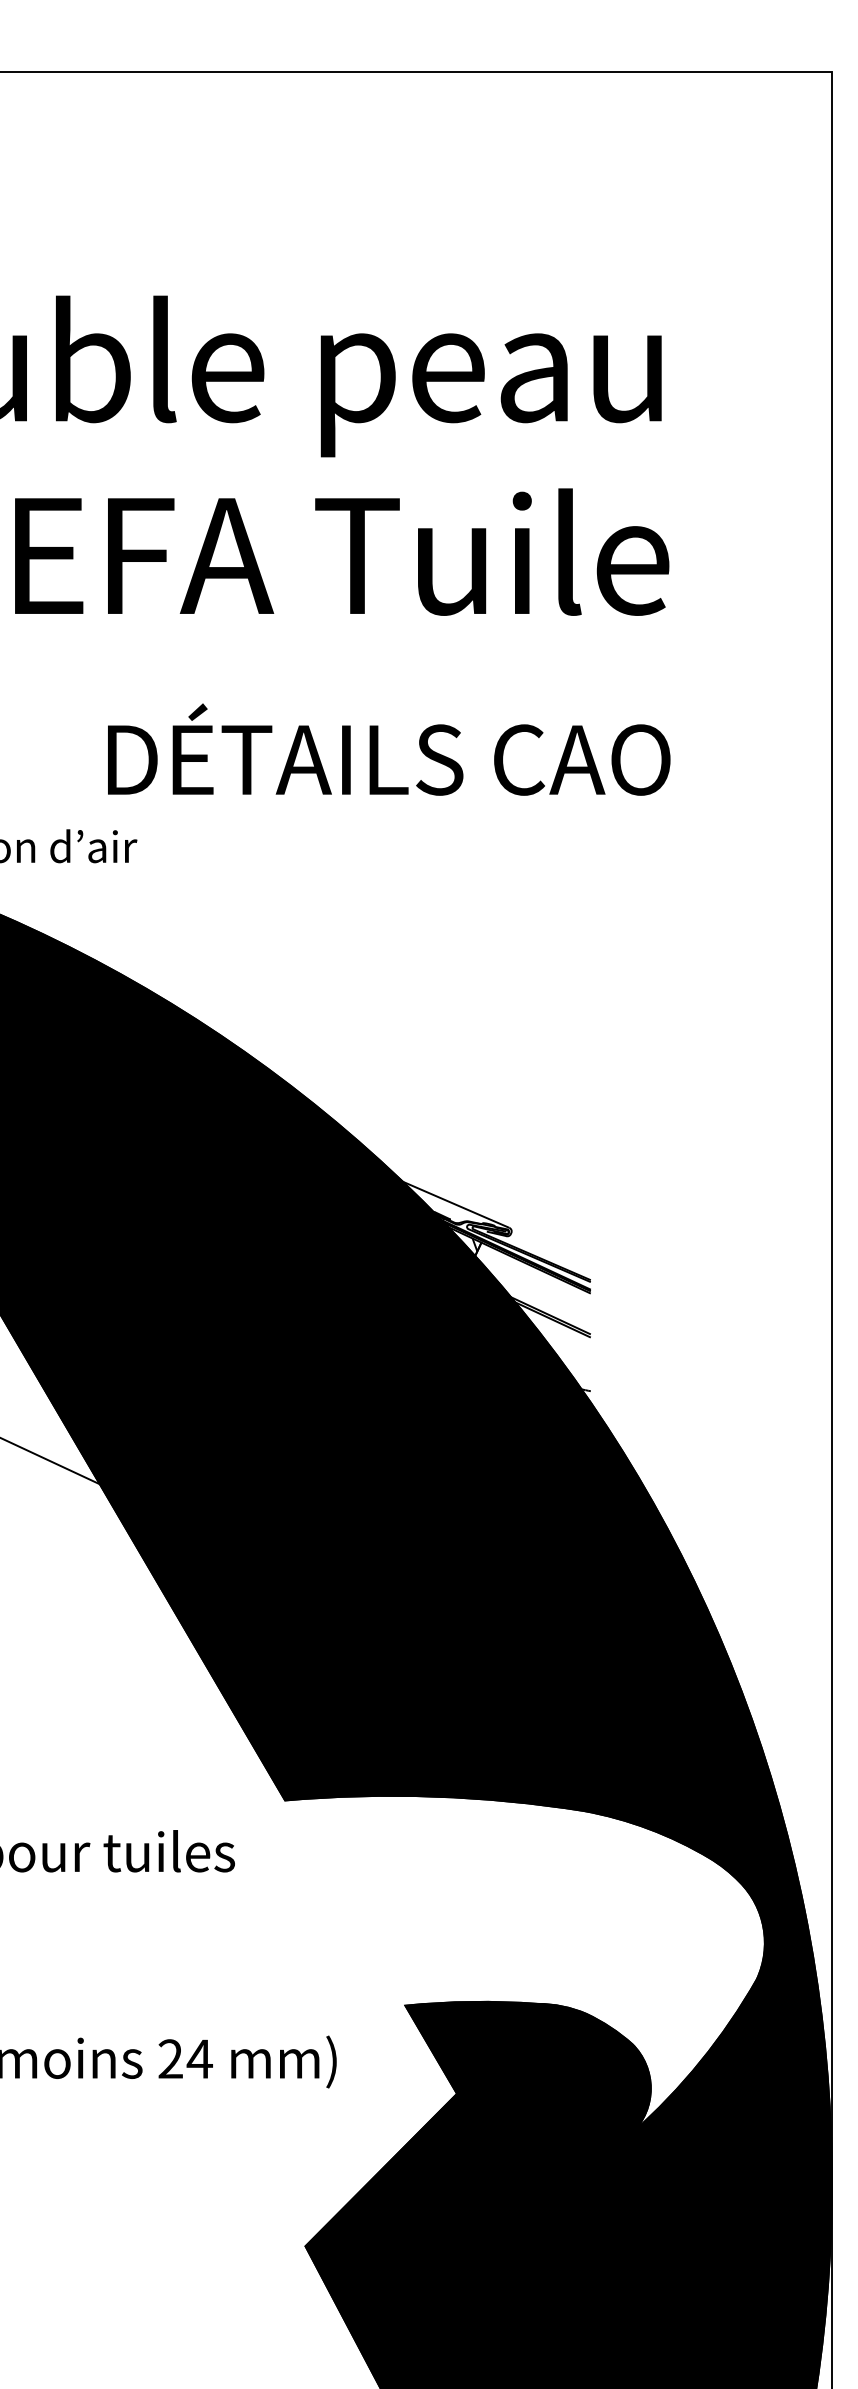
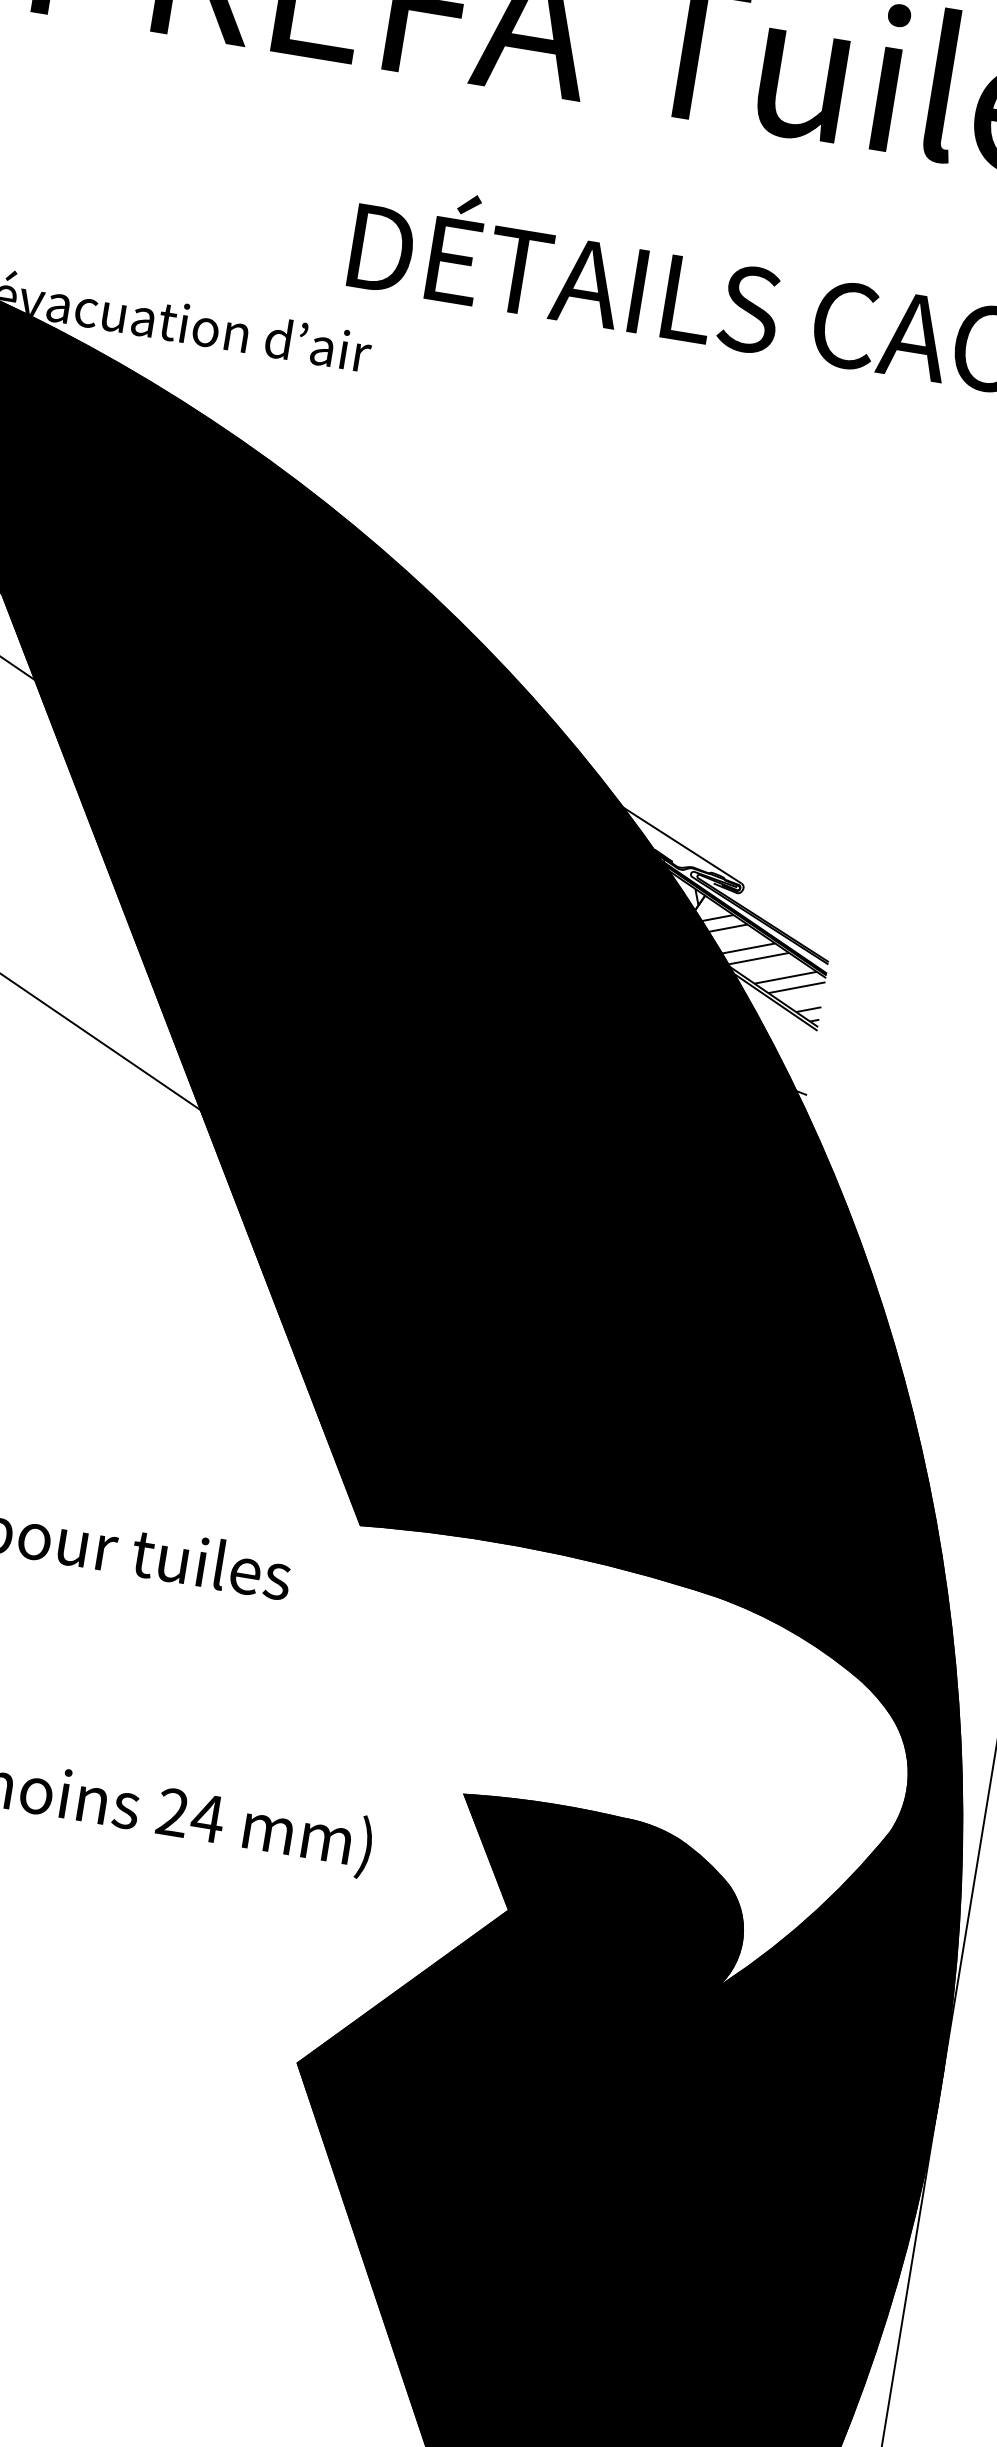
hatch: (529, 1286) -> (754, 957), added

